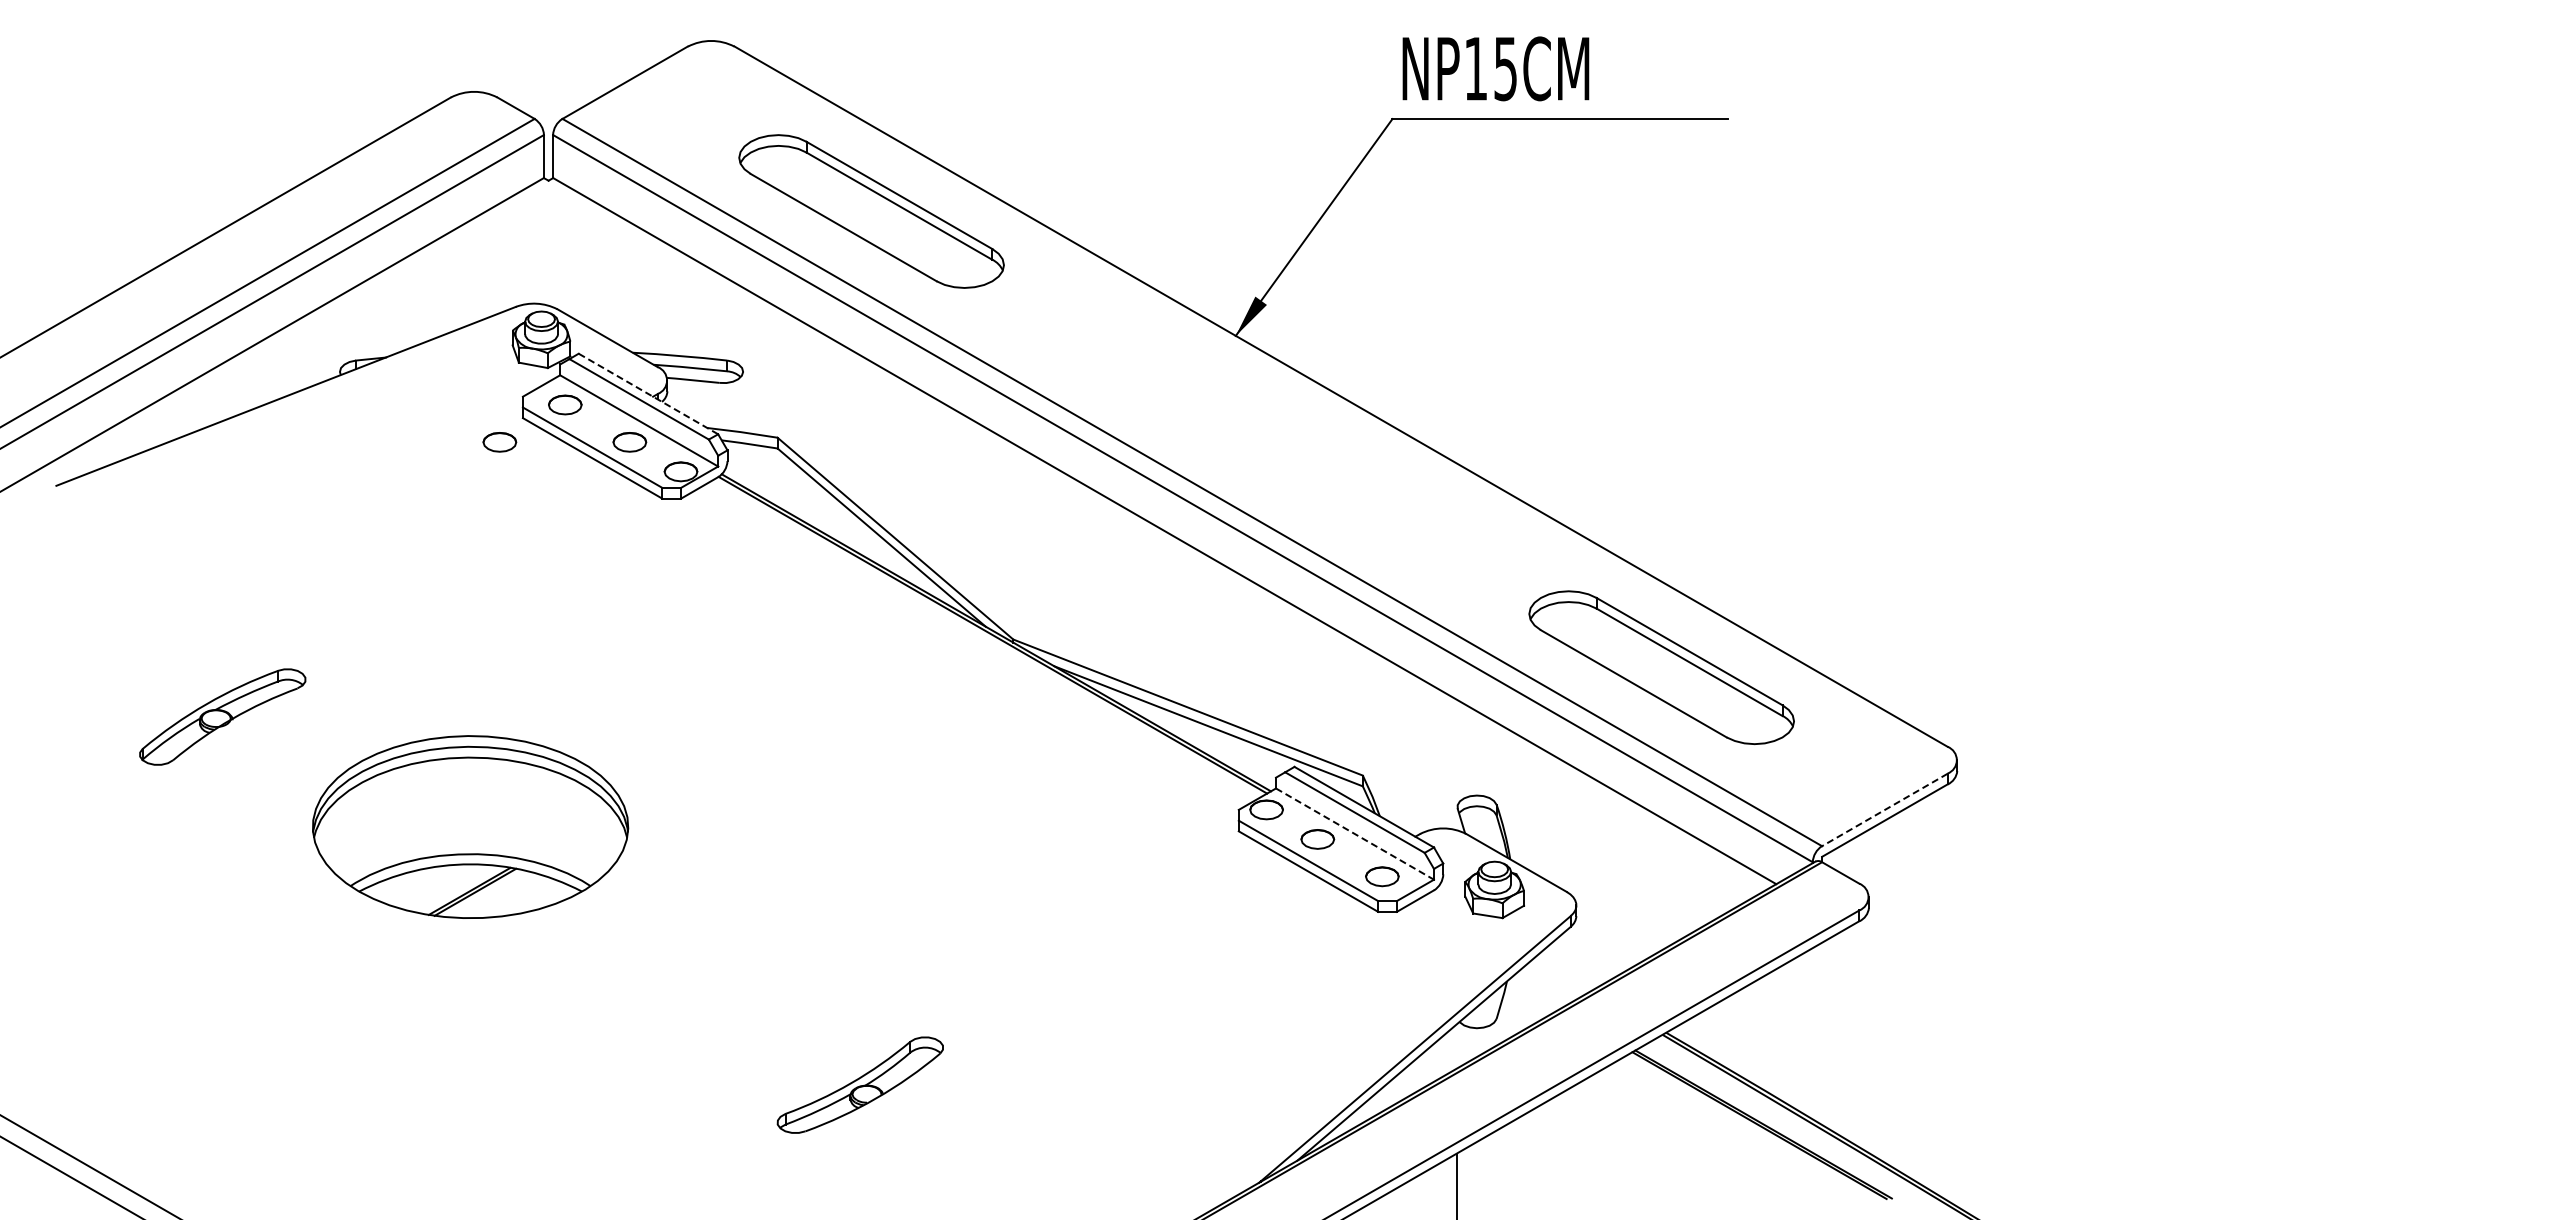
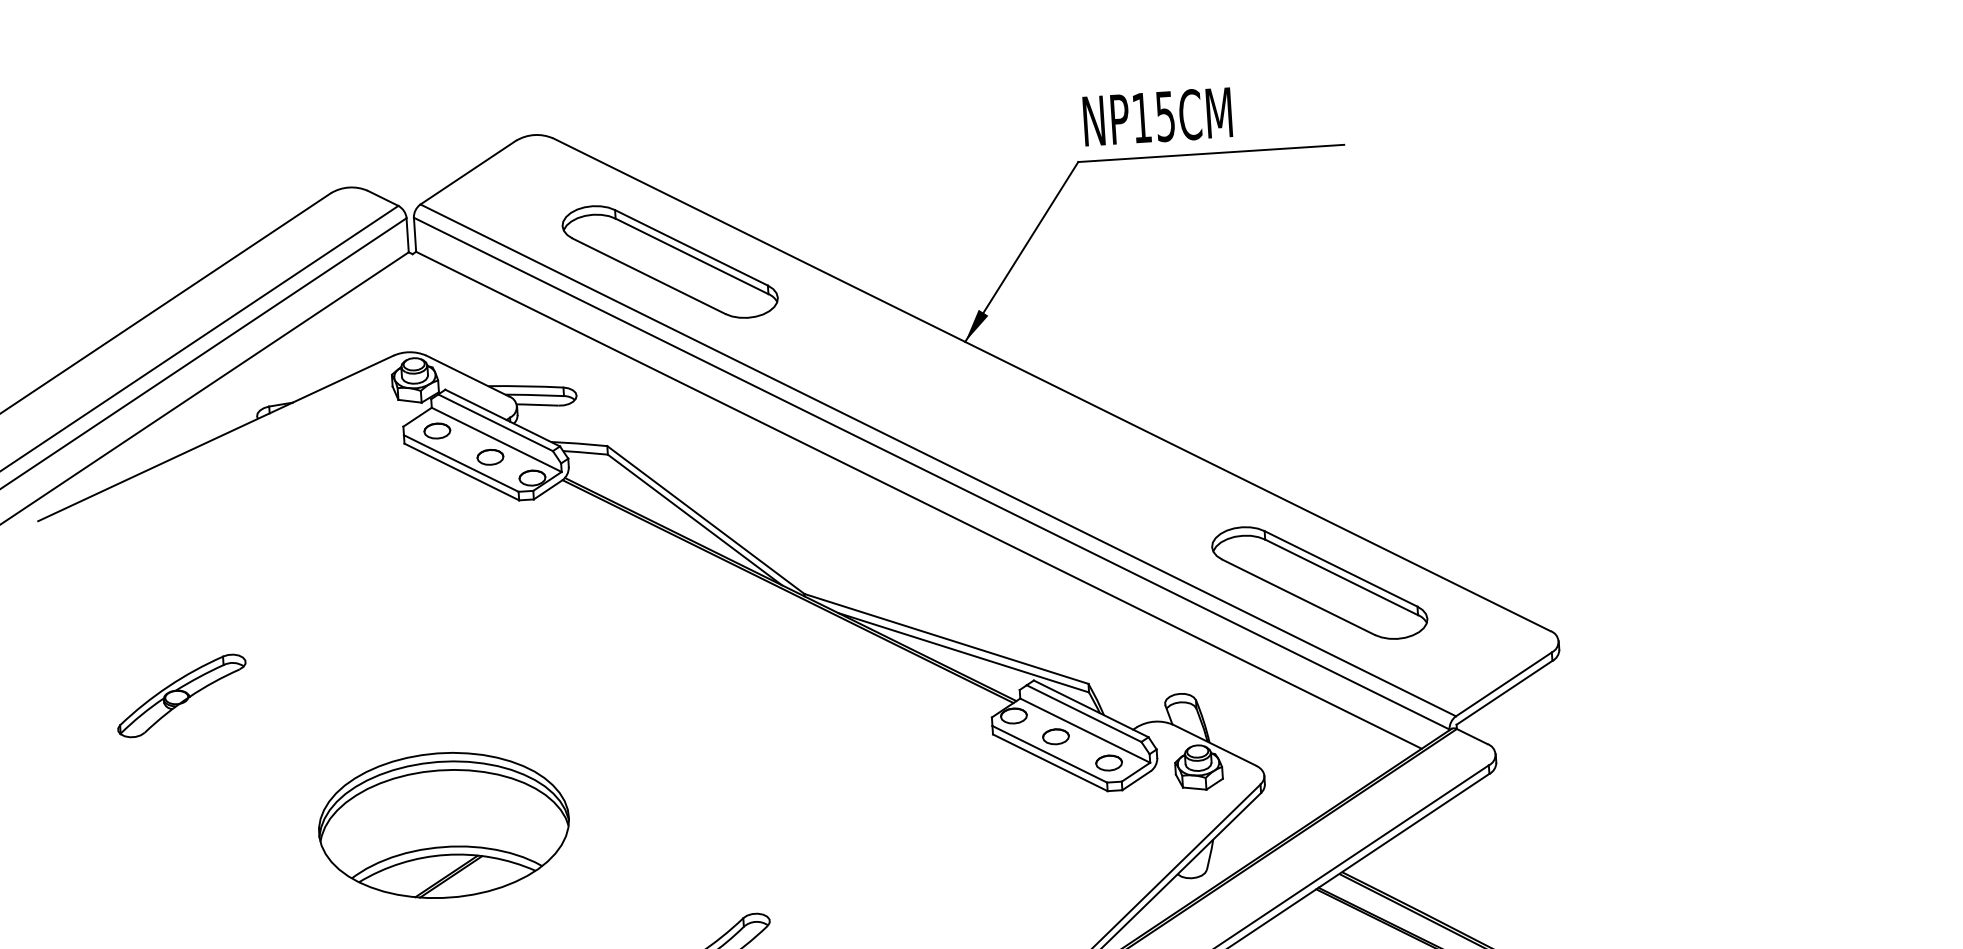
line: (648, 394) -> (502, 418), dashed -> solid
part: (499, 442) -> (387, 464), removed
line: (1884, 810) -> (1503, 684), dashed -> solid
part: (470, 826) -> (443, 824), moved
line: (1355, 834) -> (1085, 730), dashed -> solid

